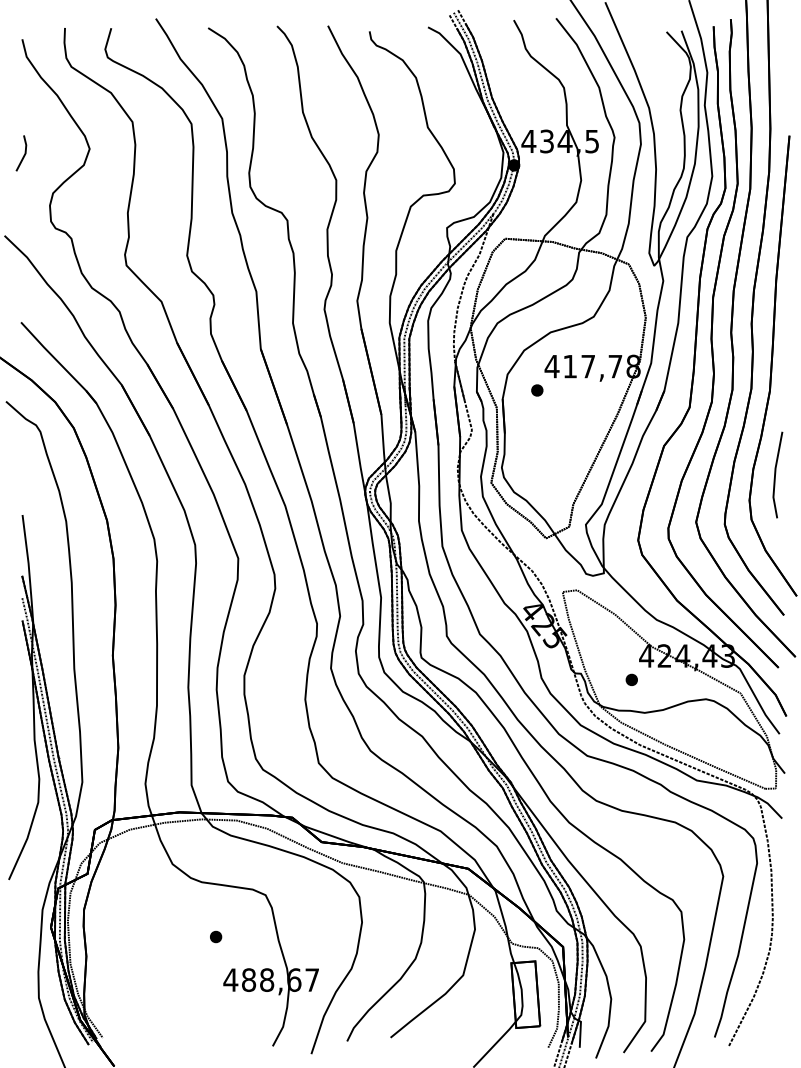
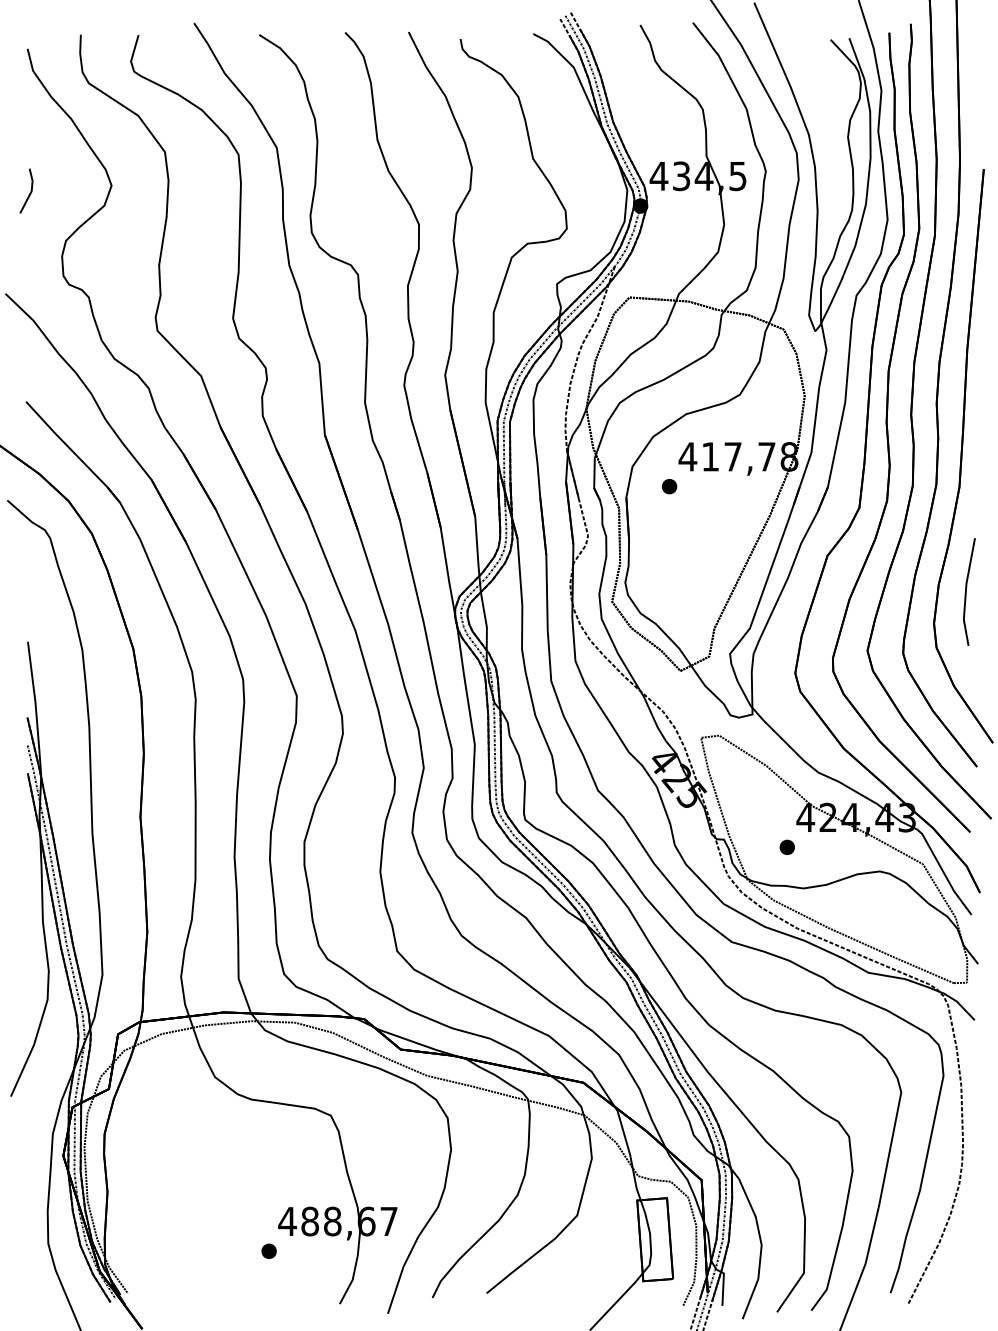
part: (216, 936) -> (269, 1250), moved

